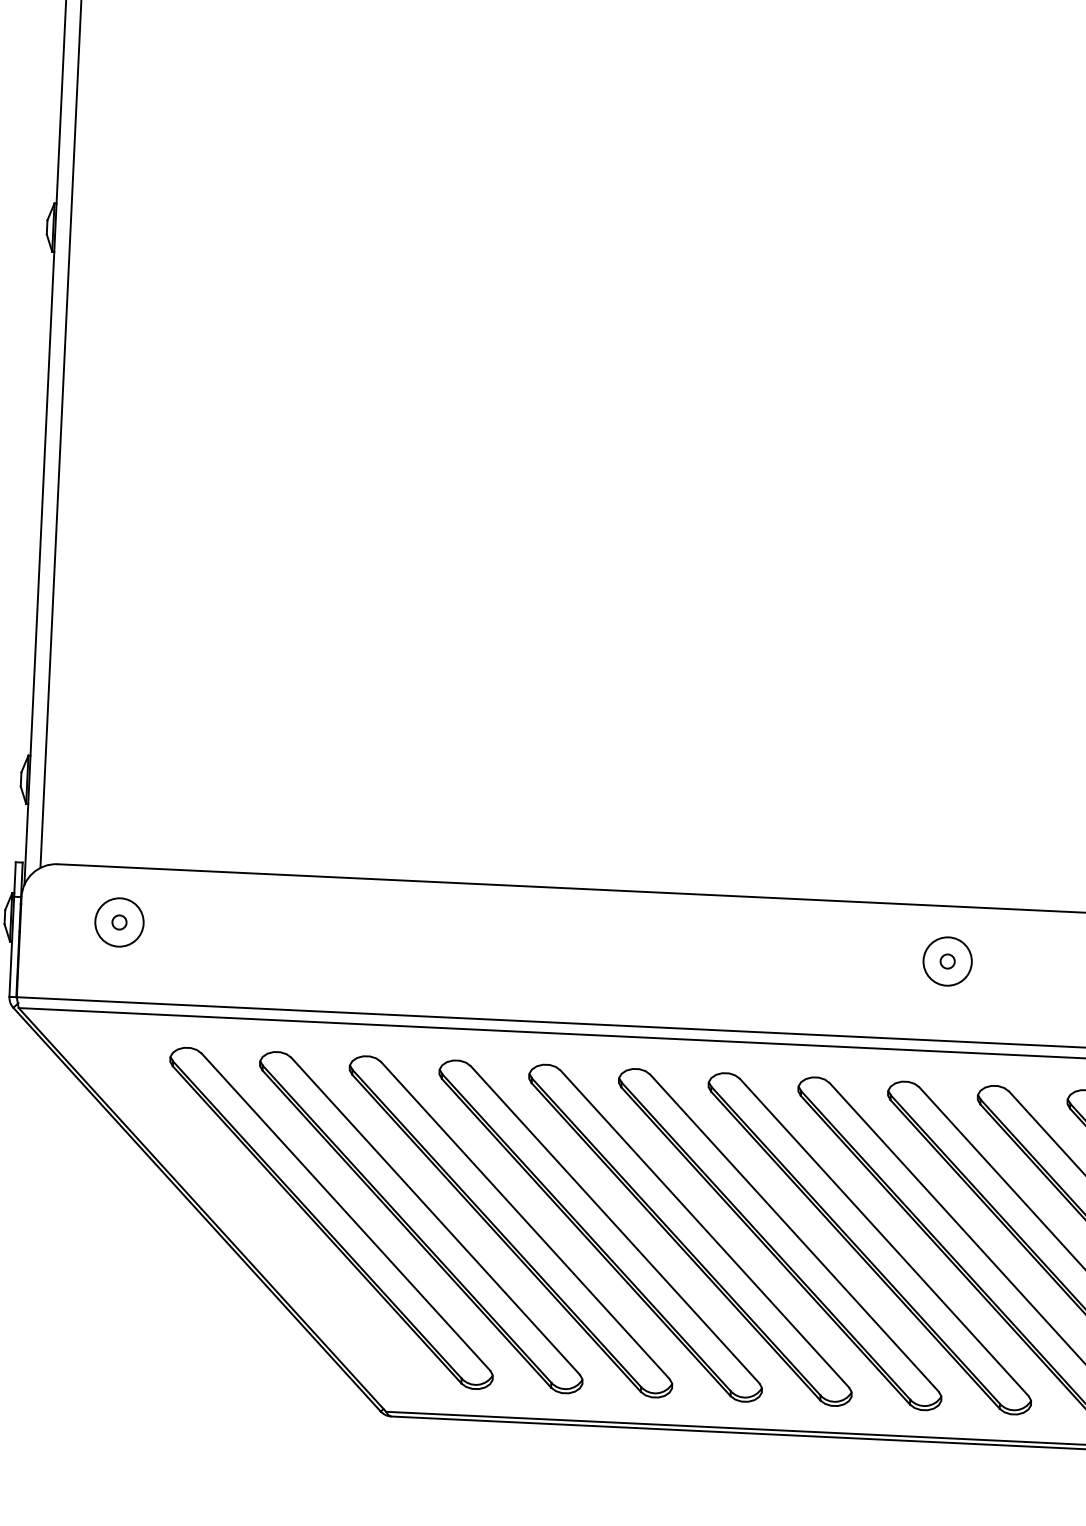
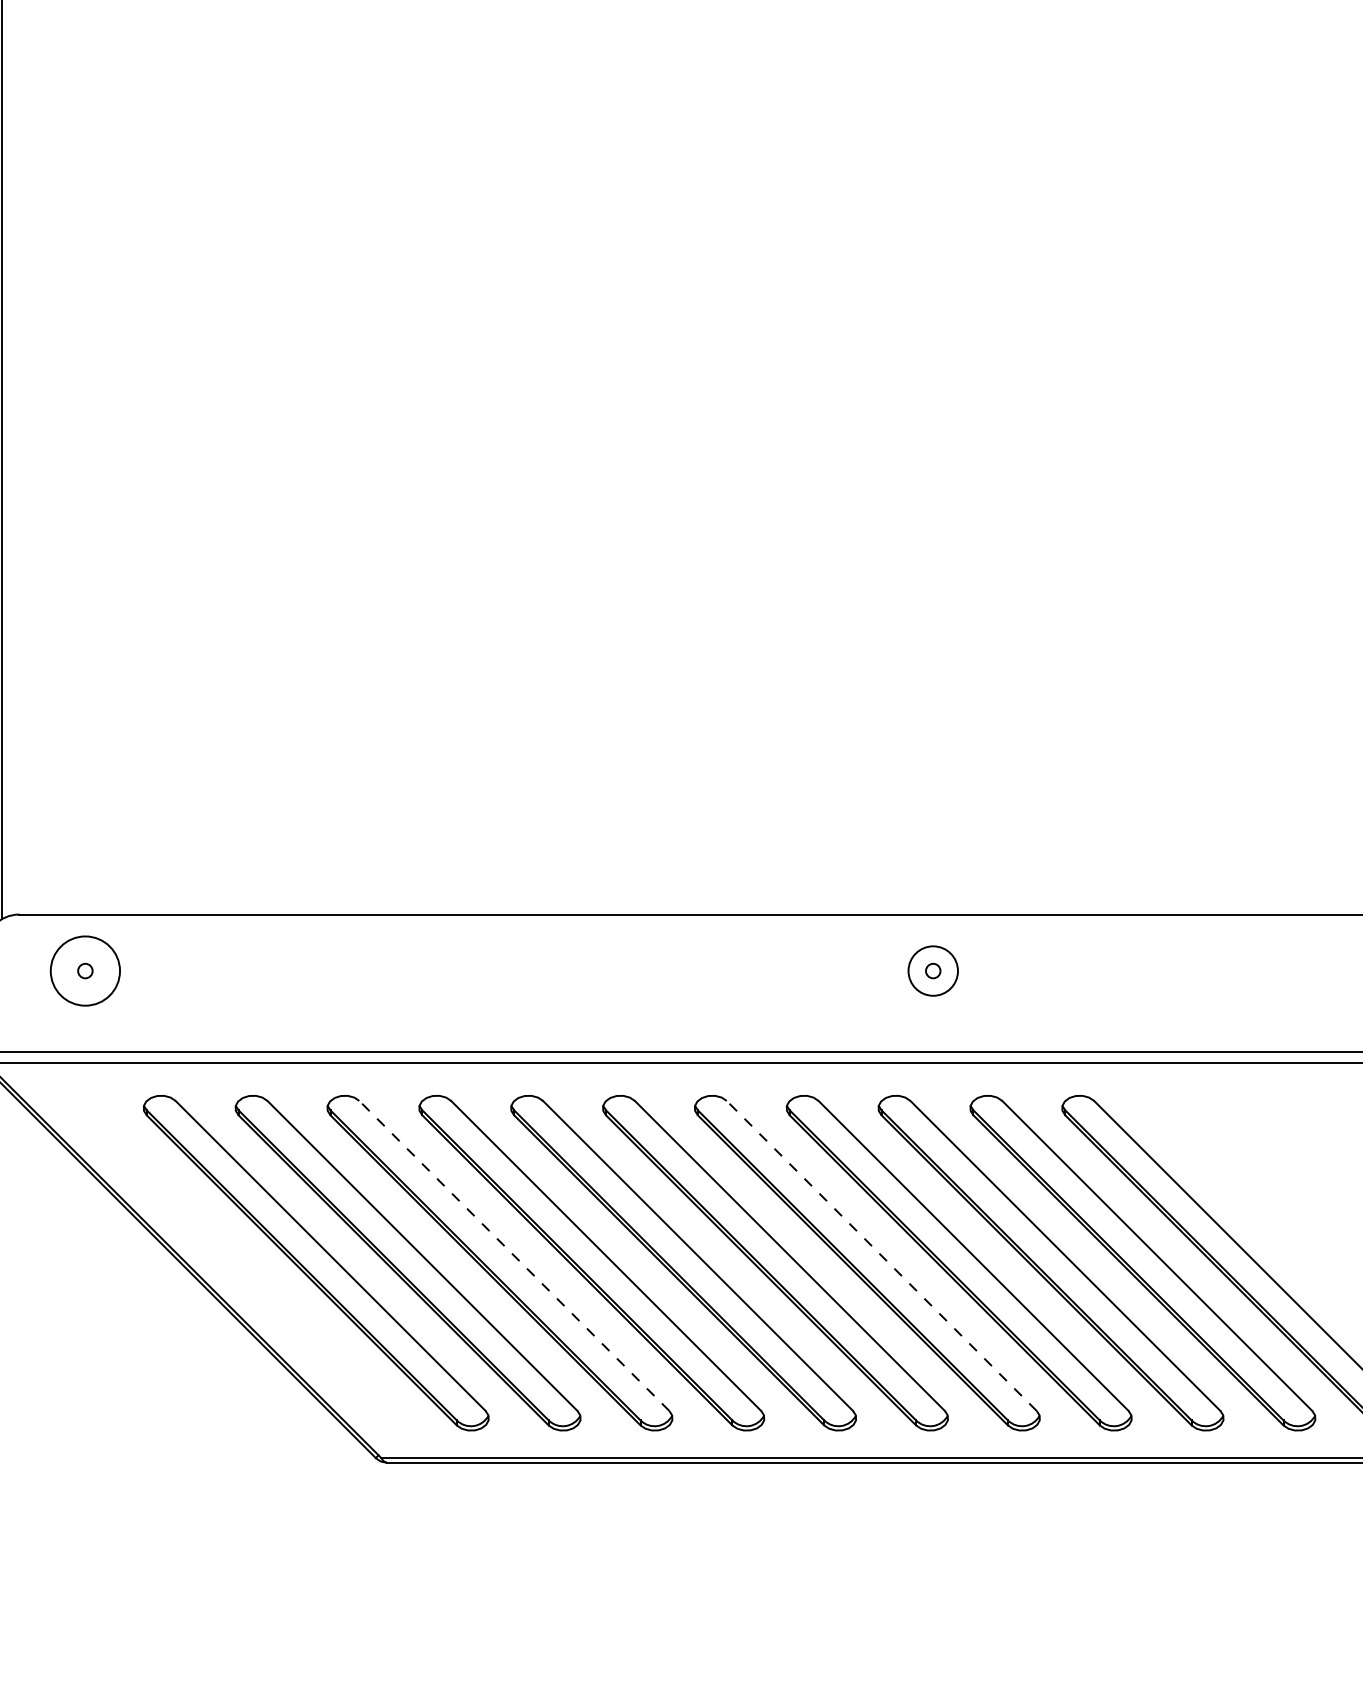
circle: (119, 921) -> (85, 970), size x1.4
line: (525, 1220) -> (514, 1255), solid -> dashed
line: (884, 1236) -> (881, 1255), solid -> dashed

